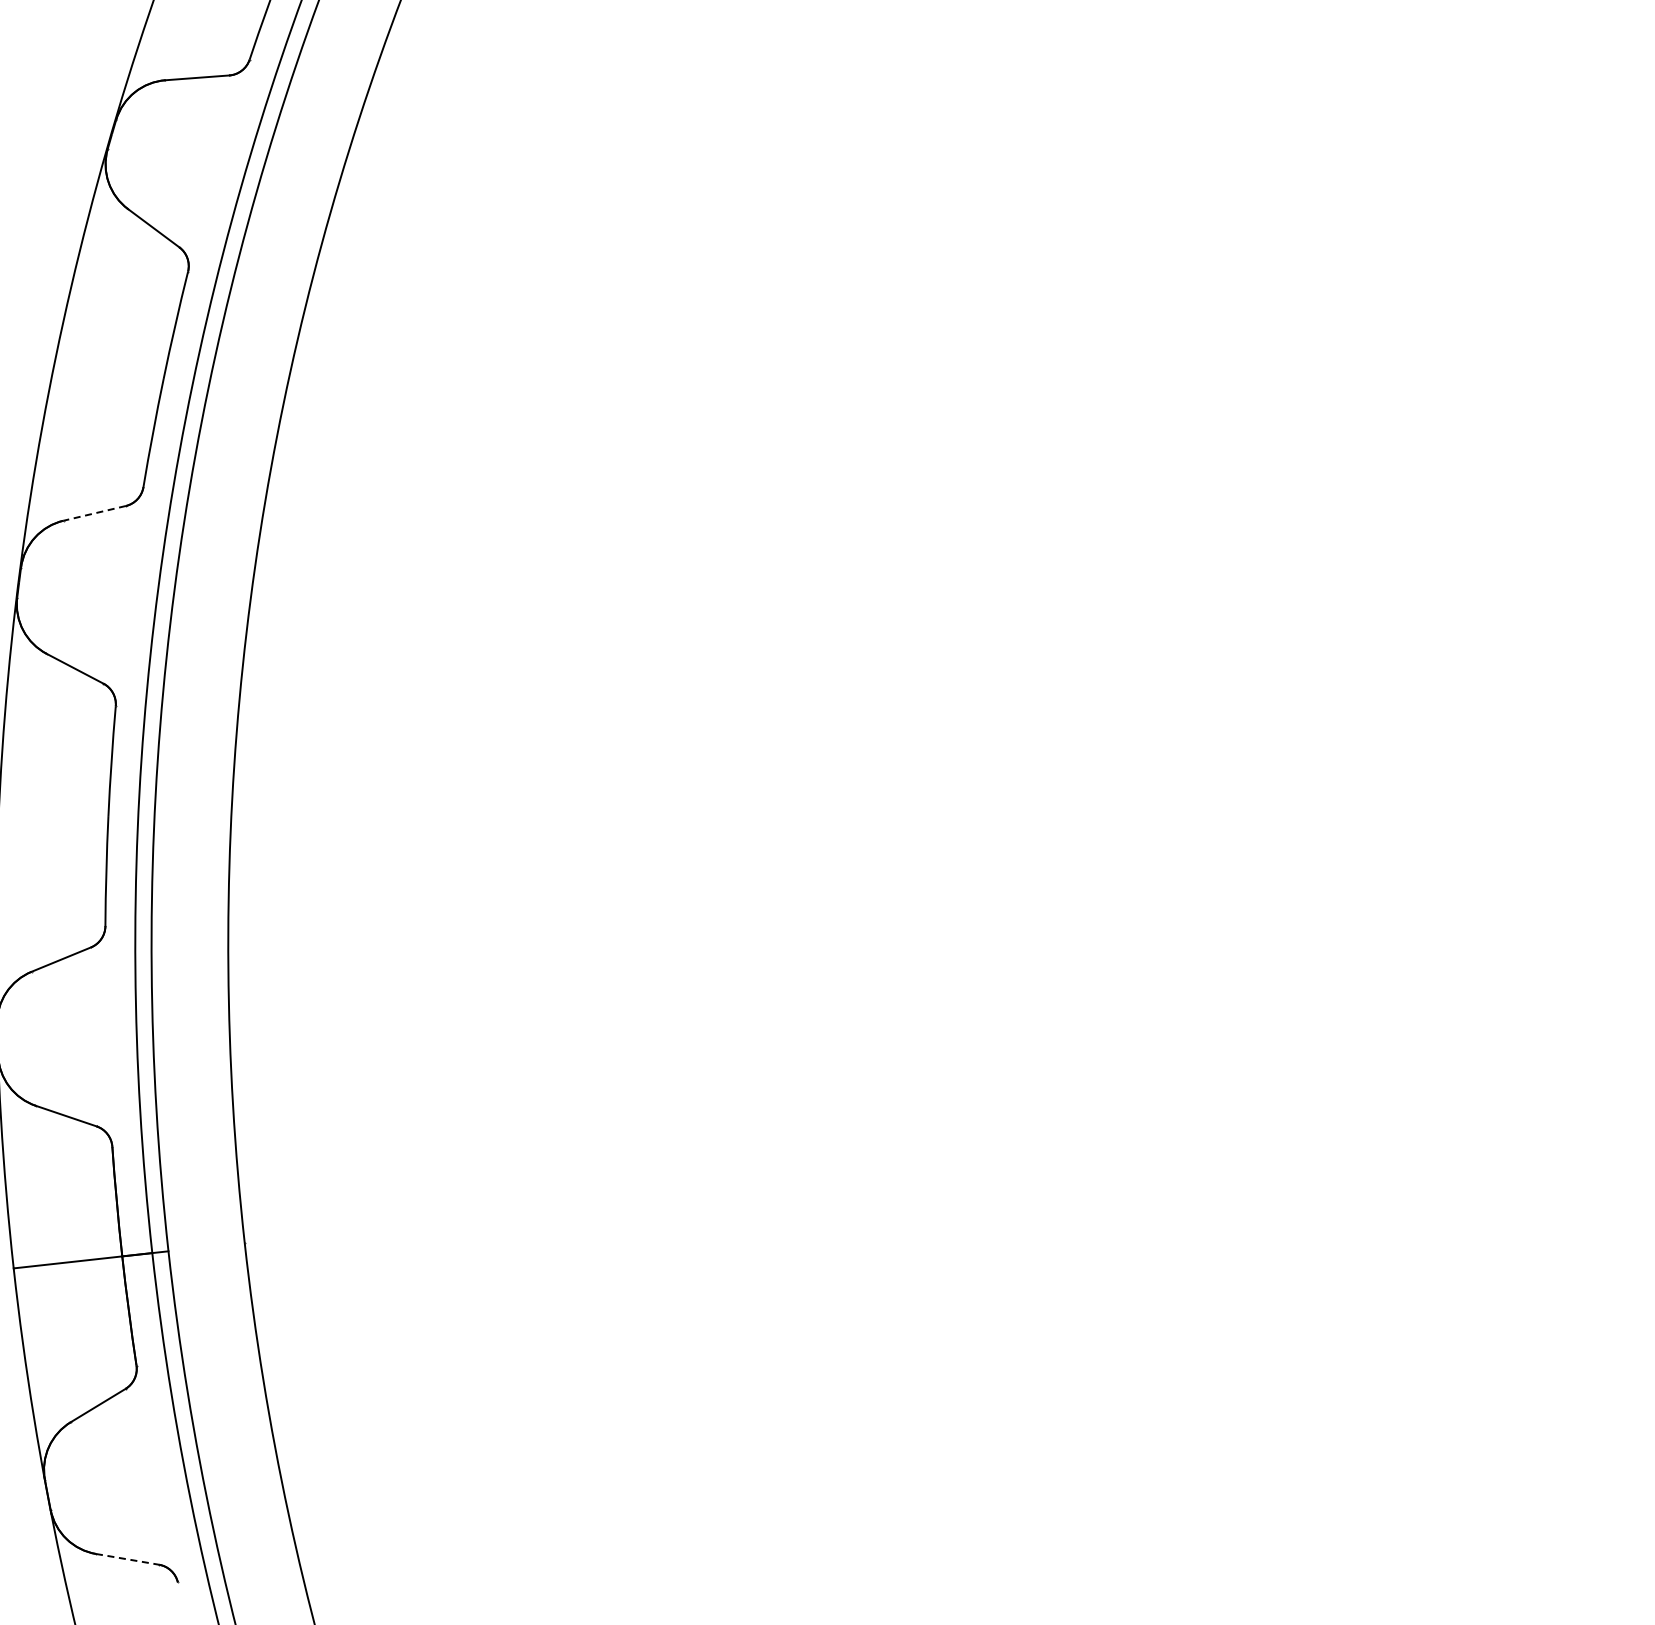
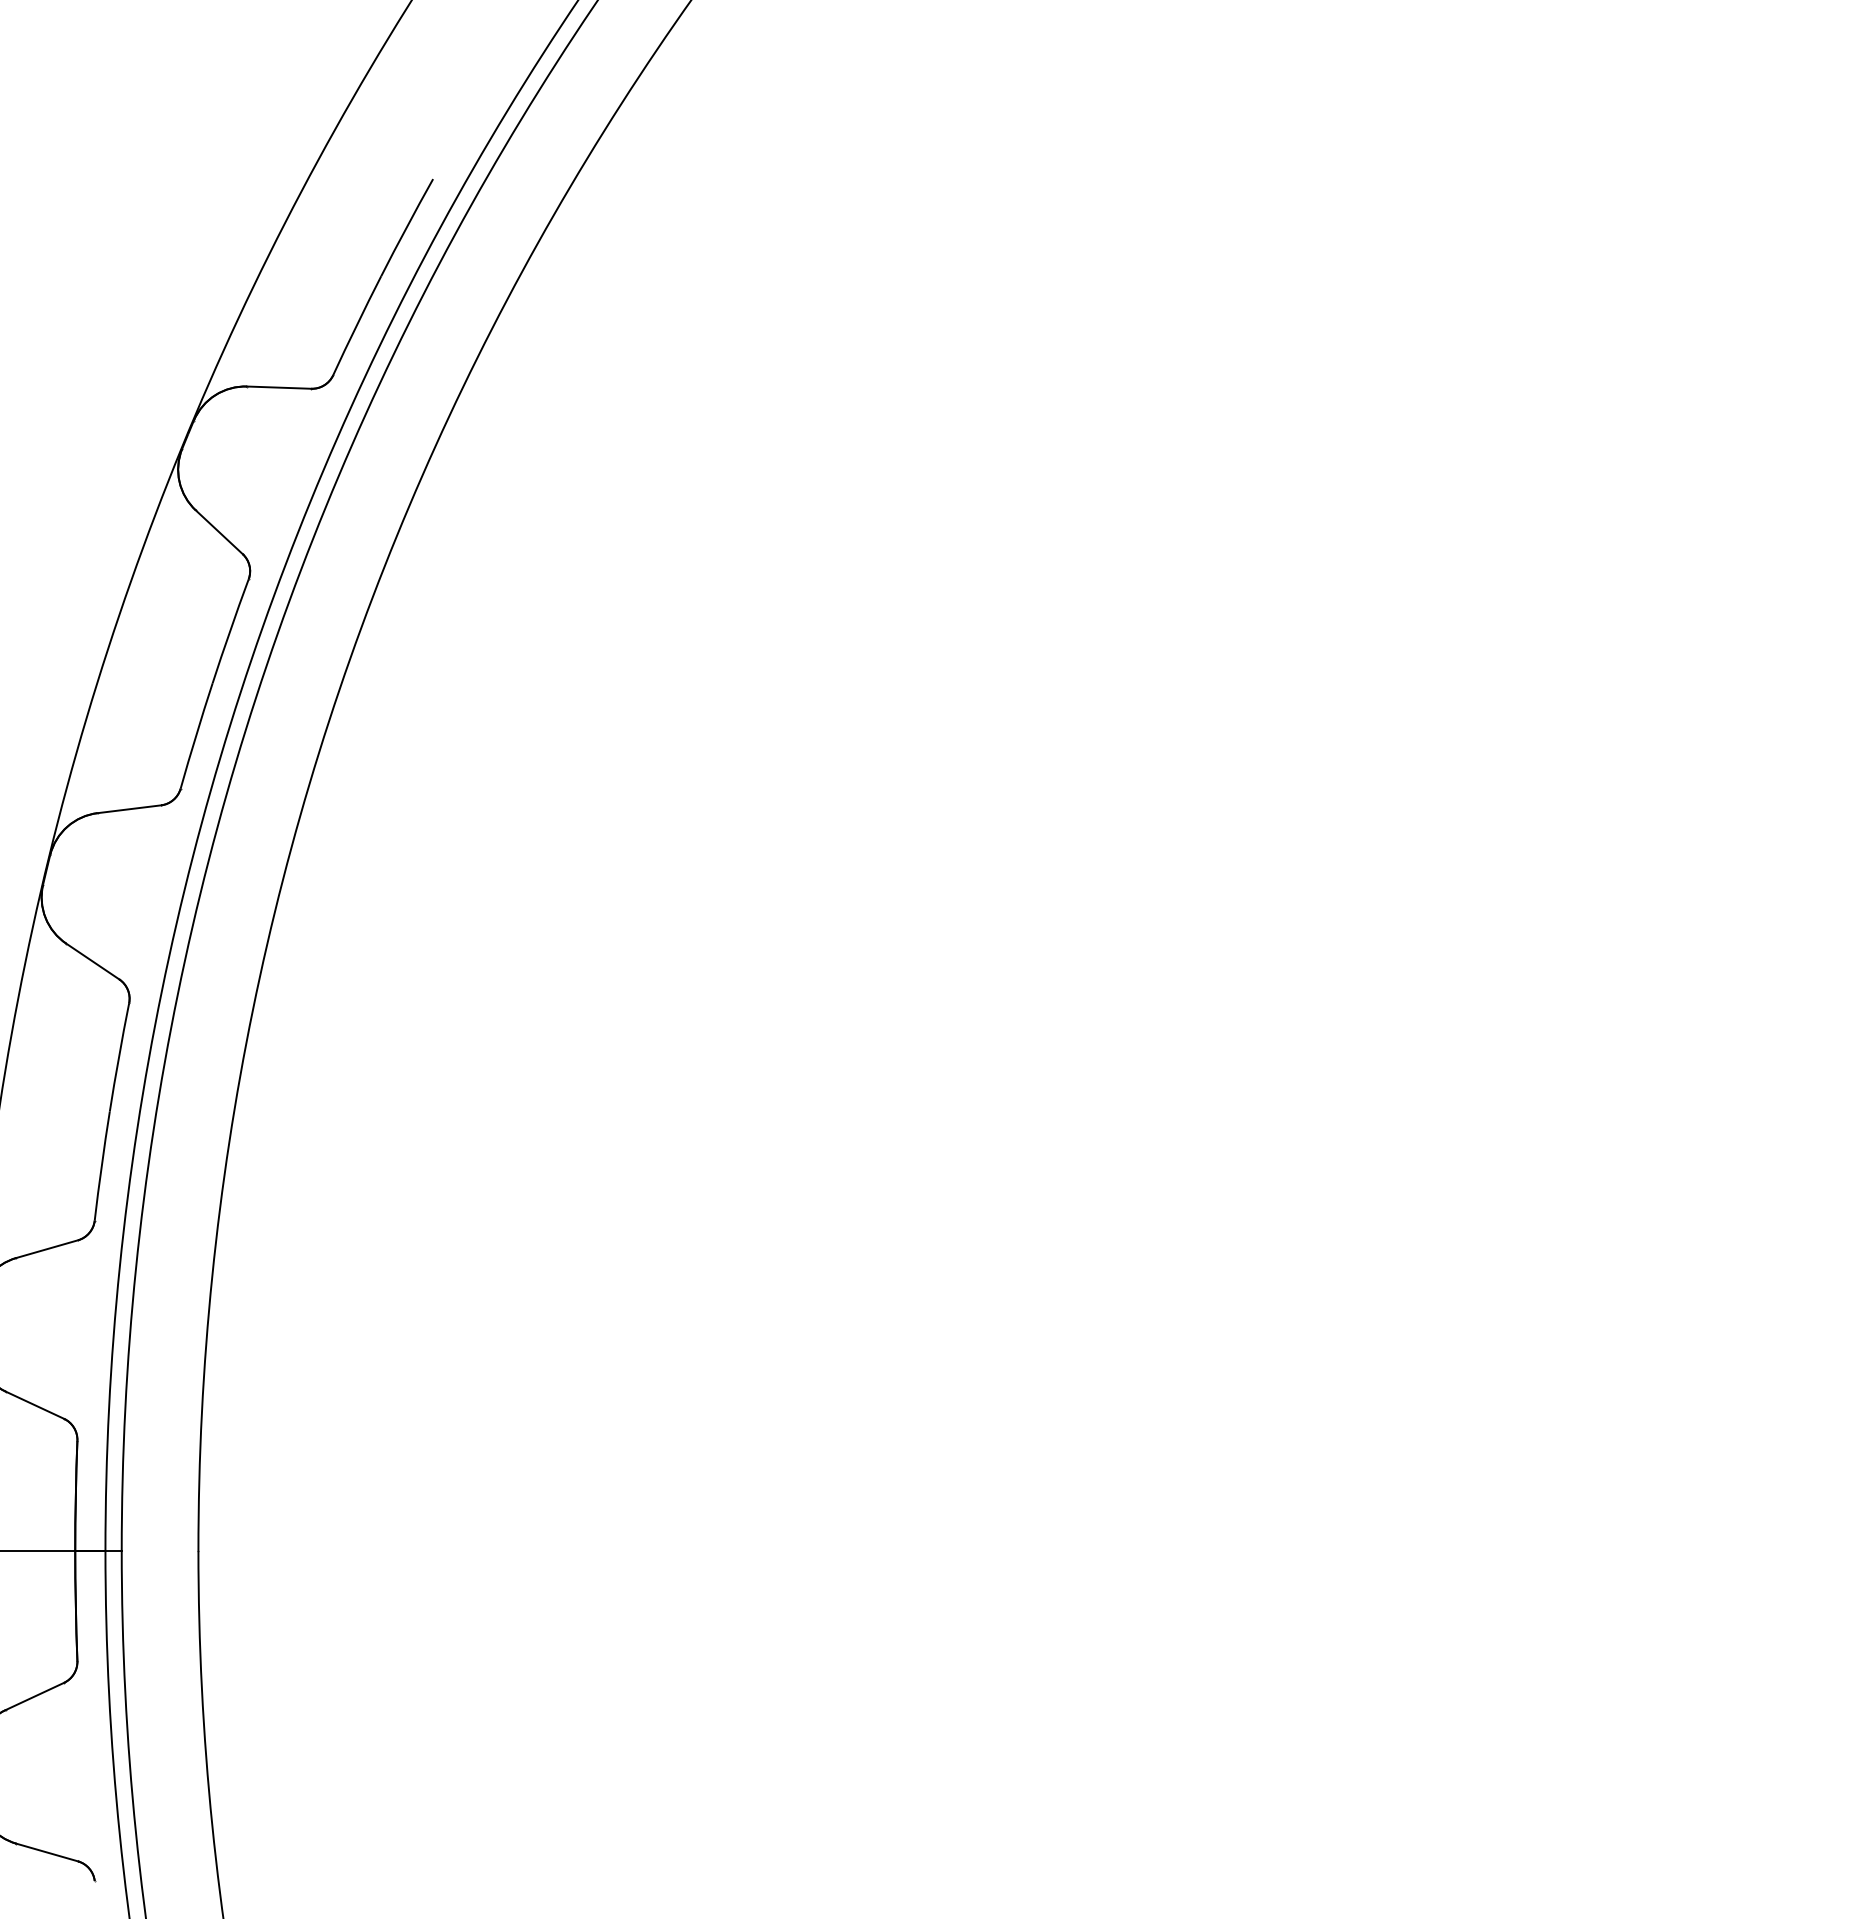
line: (93, 513) -> (128, 809), dashed -> solid
line: (127, 1559) -> (47, 1852), dashed -> solid

